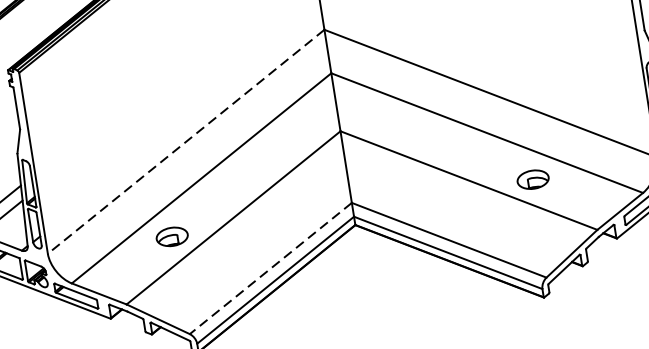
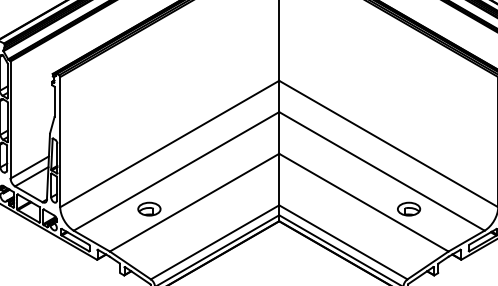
line: (185, 142) -> (169, 144), dashed -> solid
line: (270, 268) -> (214, 242), dashed -> solid

